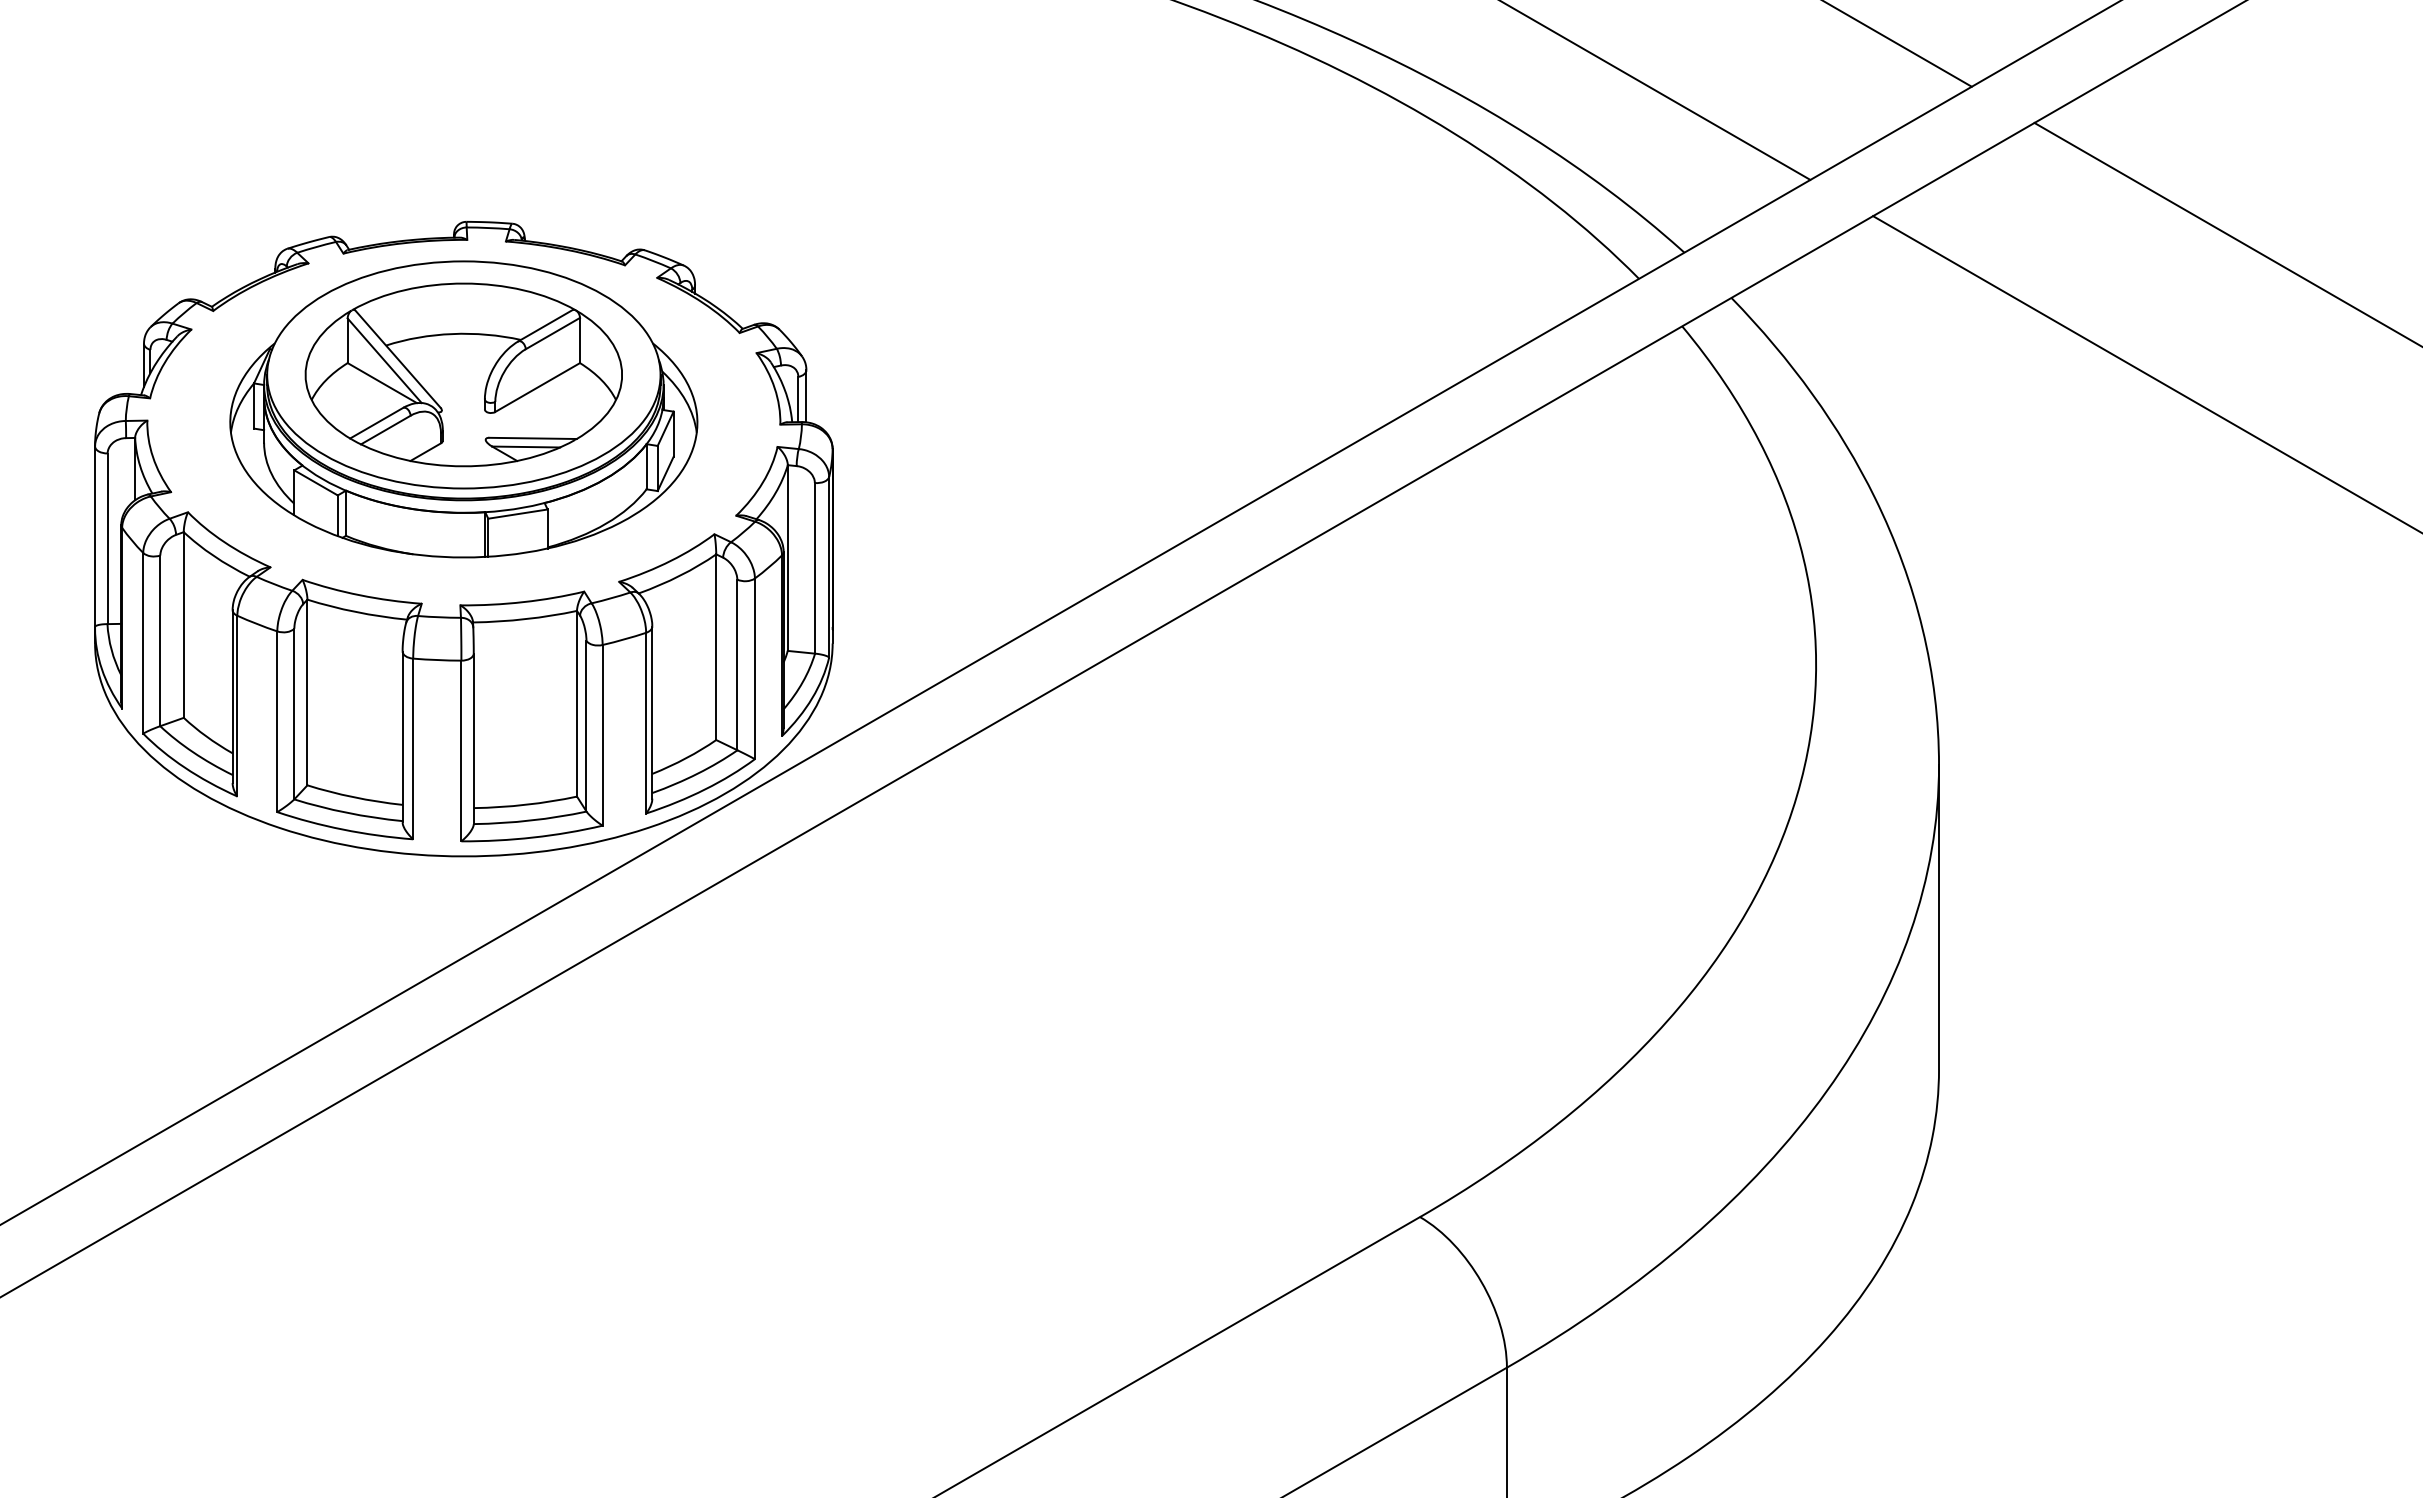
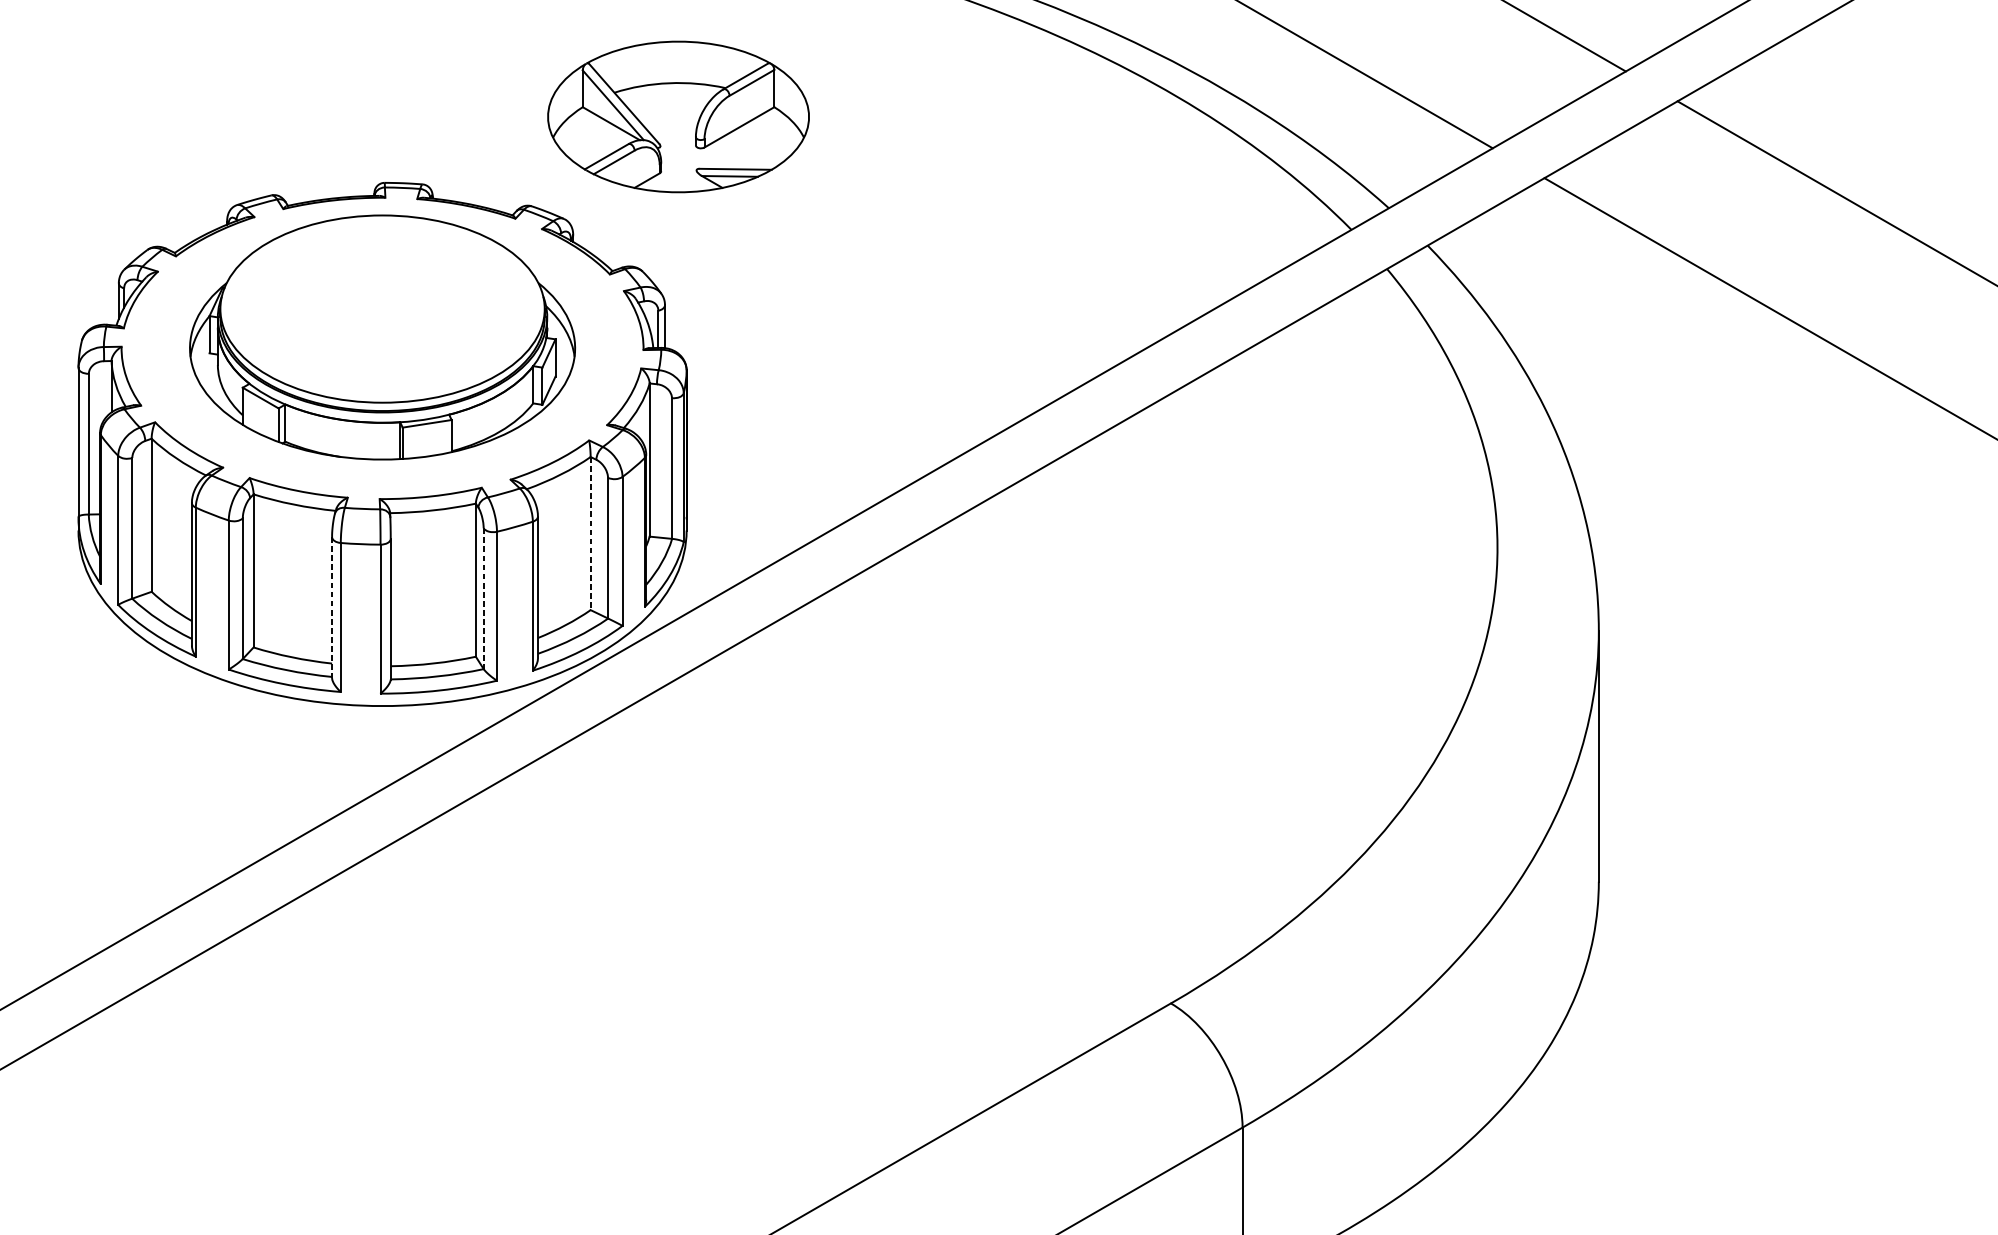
part: (463, 374) -> (678, 116), moved
line: (716, 647) -> (590, 533), solid -> dashed
line: (586, 726) -> (483, 598), solid -> dashed
line: (402, 737) -> (331, 608), solid -> dashed

